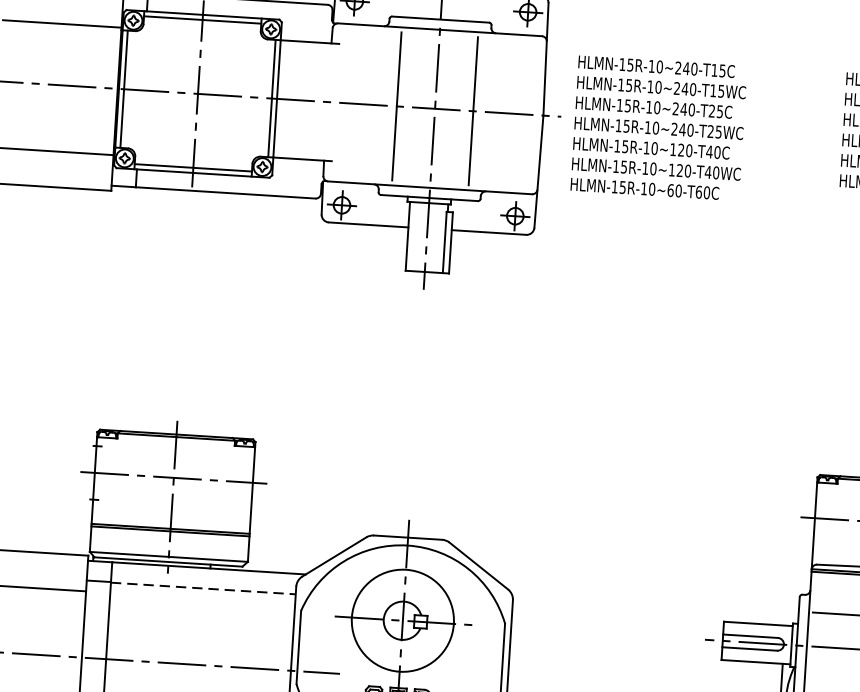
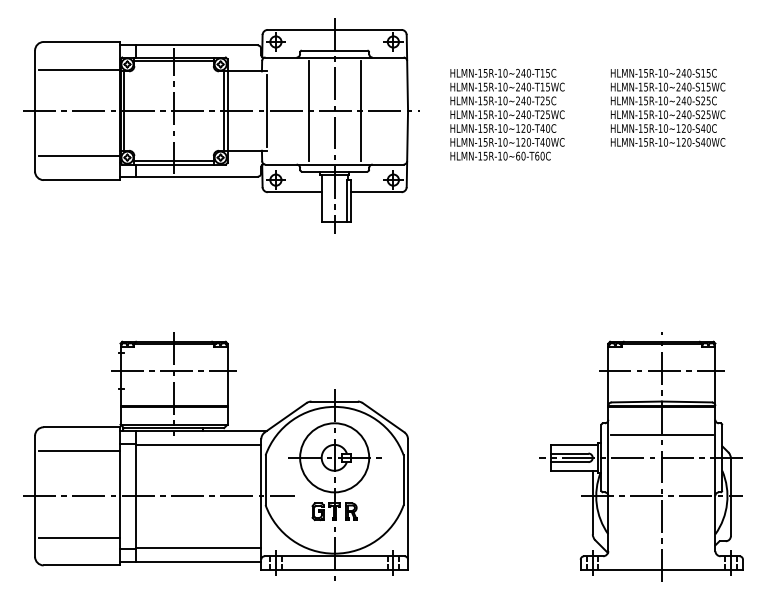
line: (336, 101) -> (267, 110), added
text: (658, 127) -> (507, 114), moved
line: (203, 588) -> (198, 444), dashed -> solid

